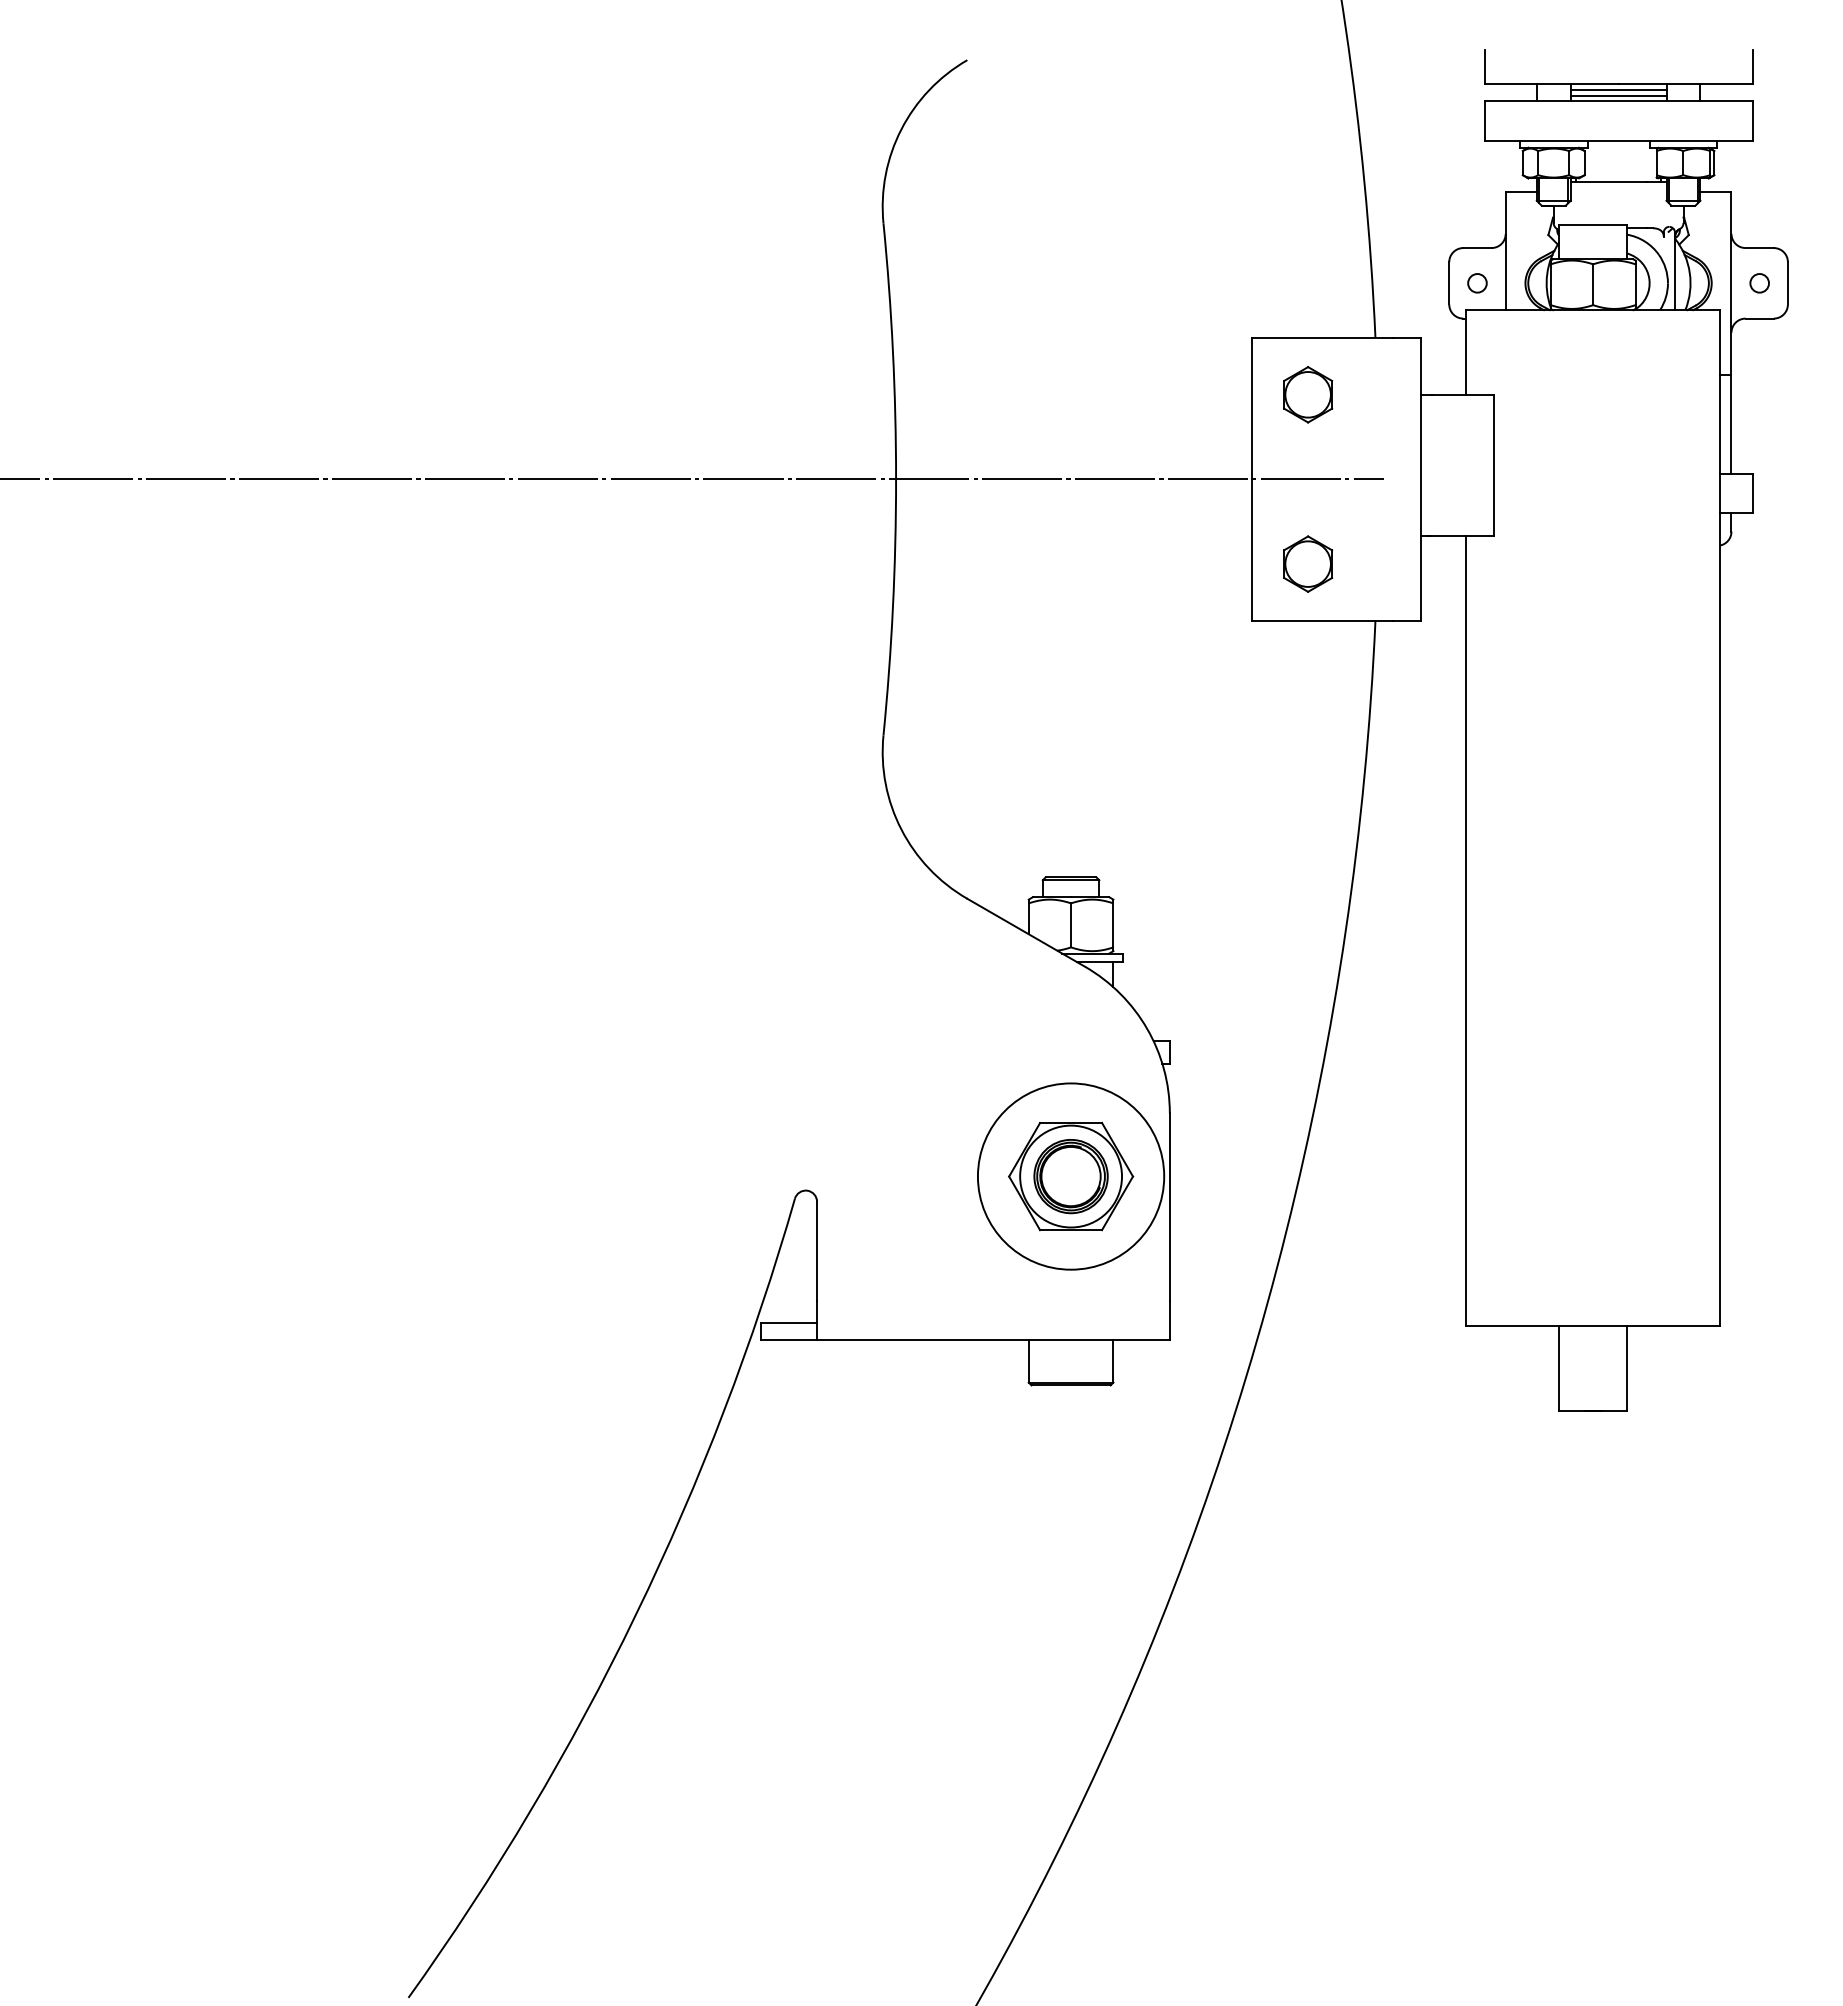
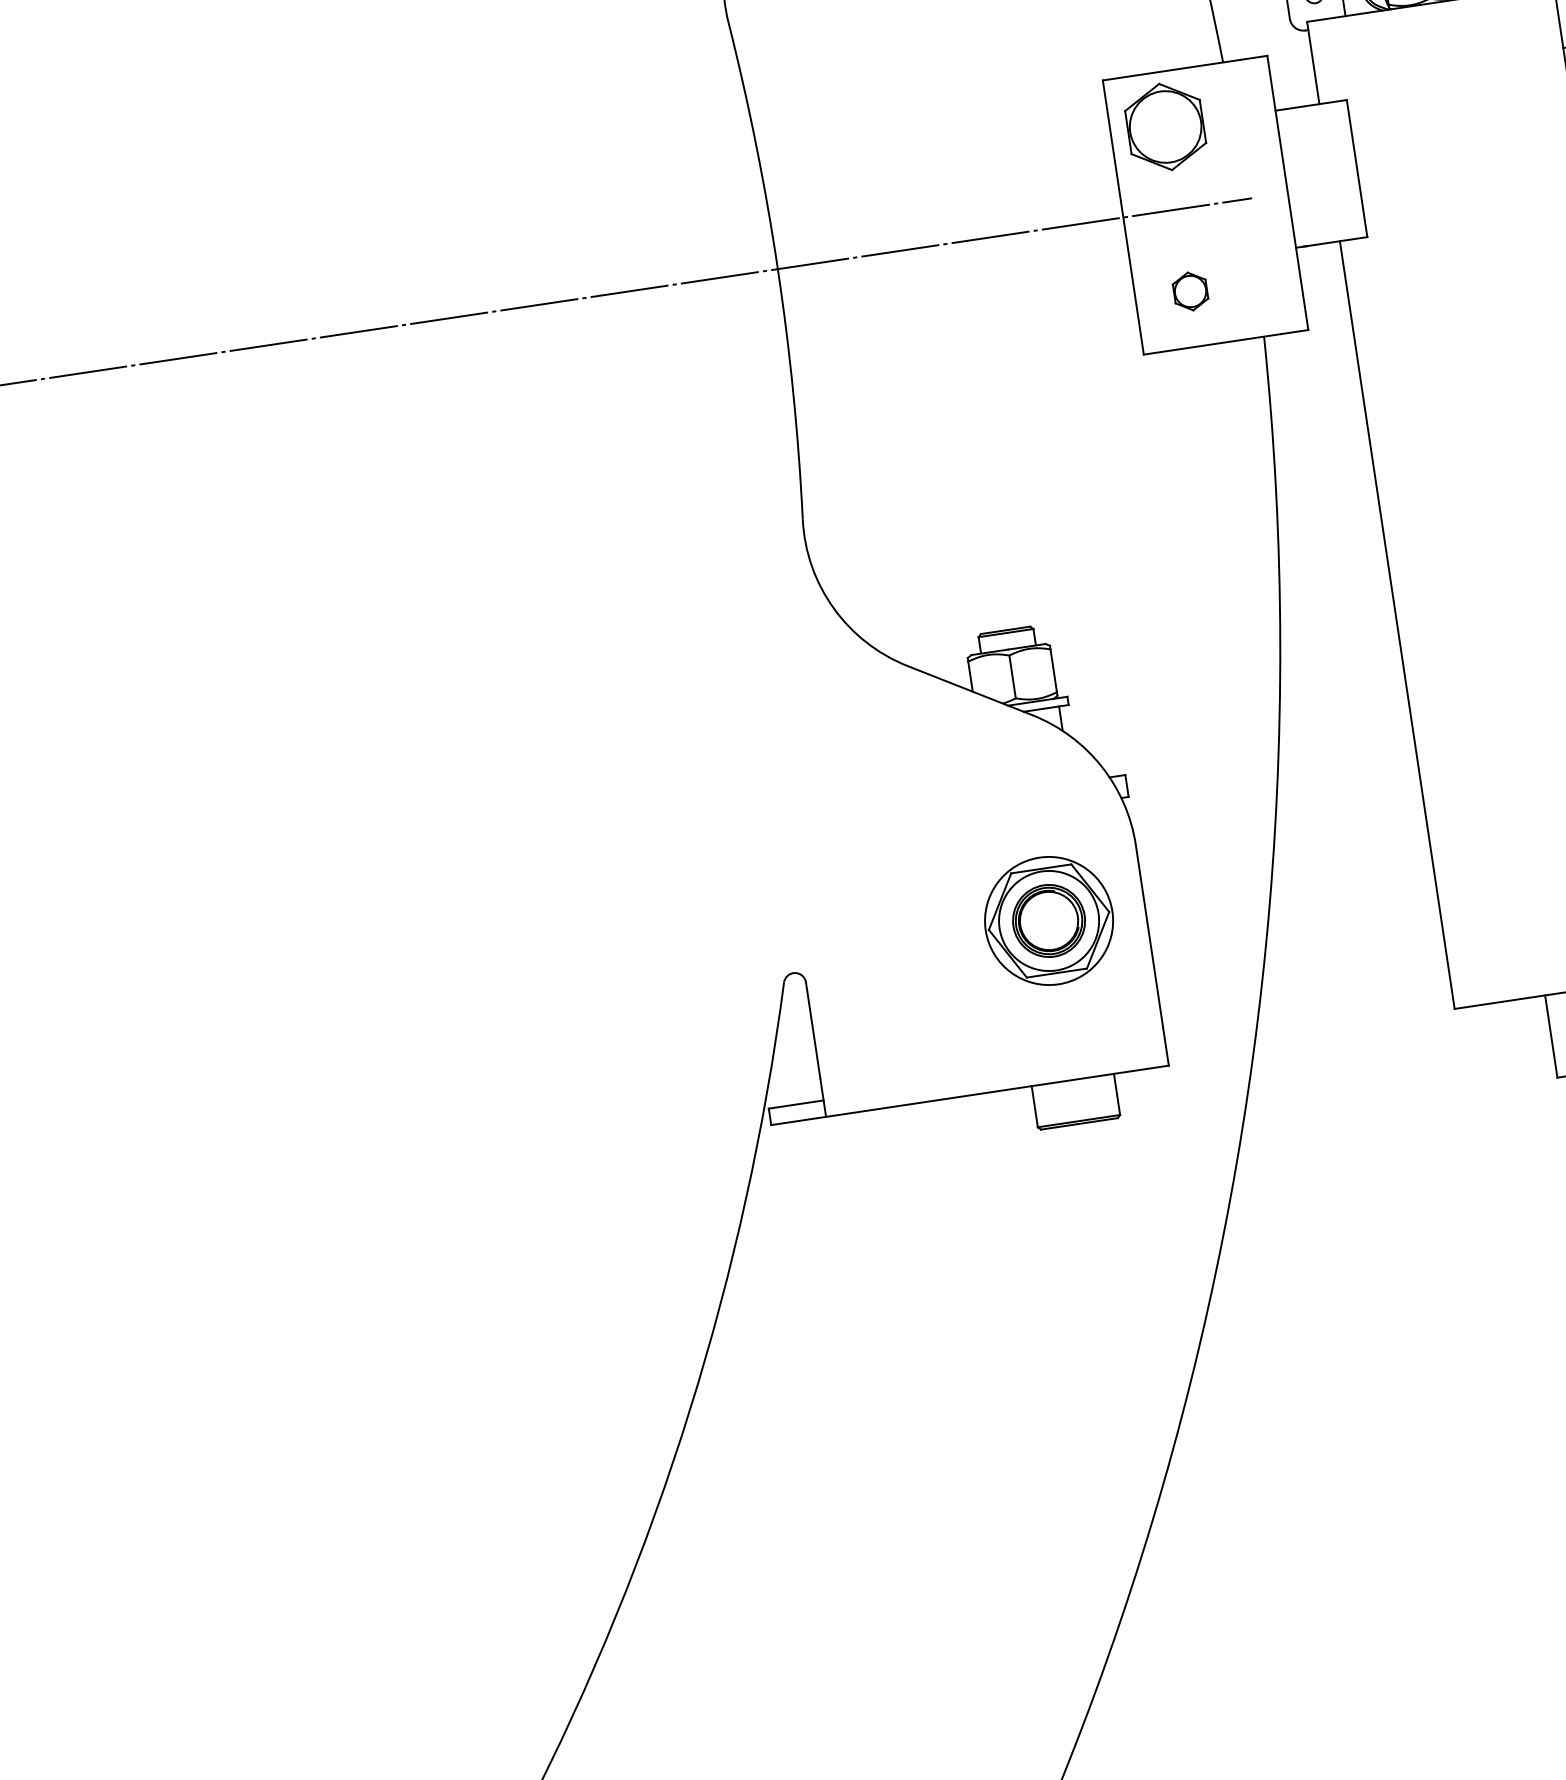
part: (1308, 394) -> (1166, 126), size x1.6
part: (1308, 563) -> (1190, 290), size x0.7
circle: (1070, 1176) -> (1048, 921), size x0.7

